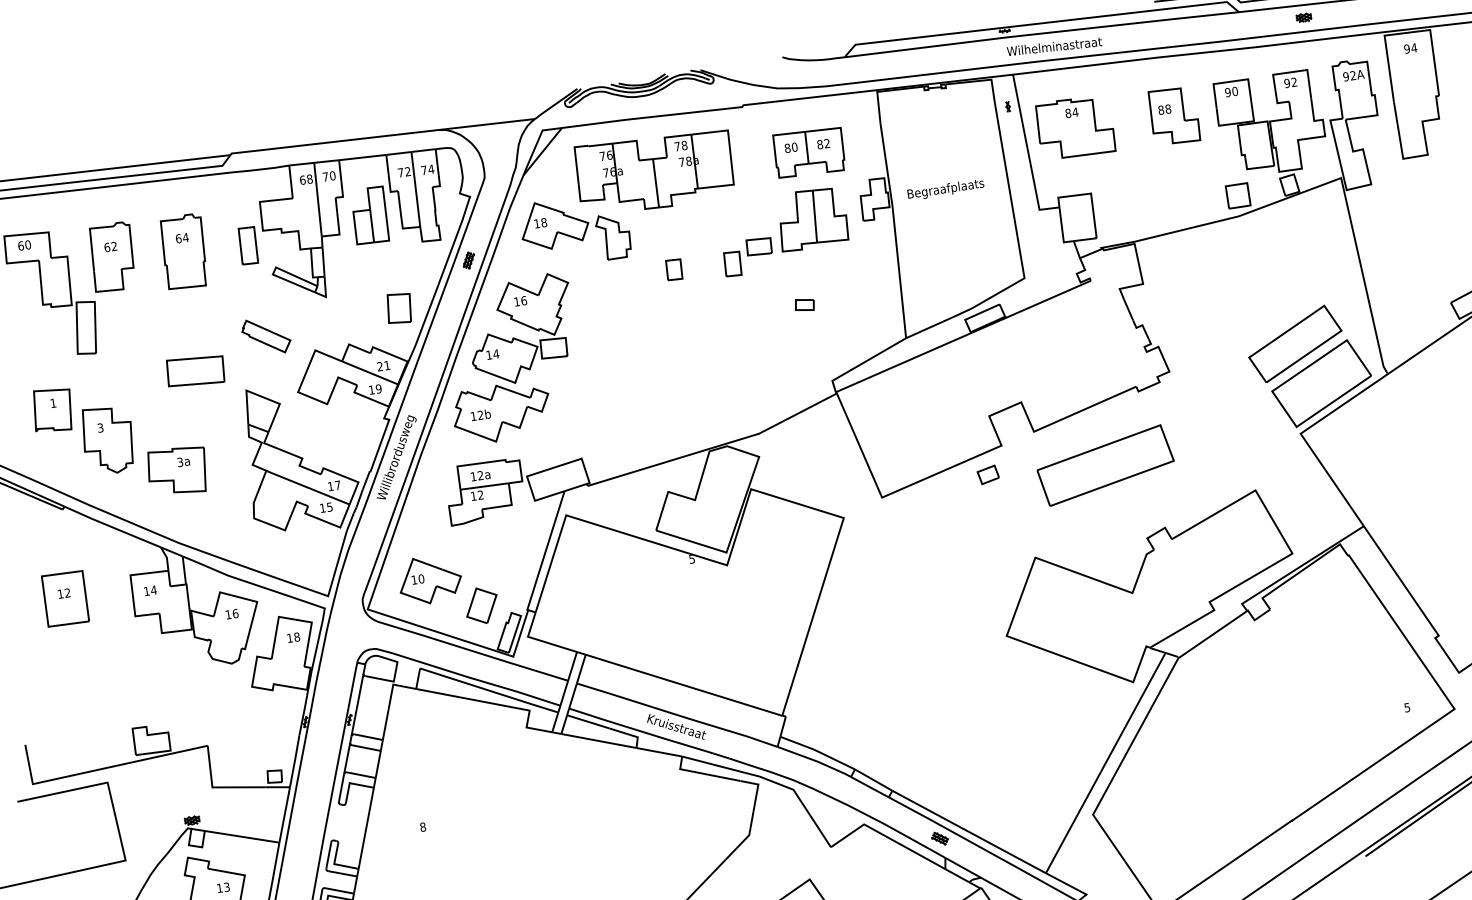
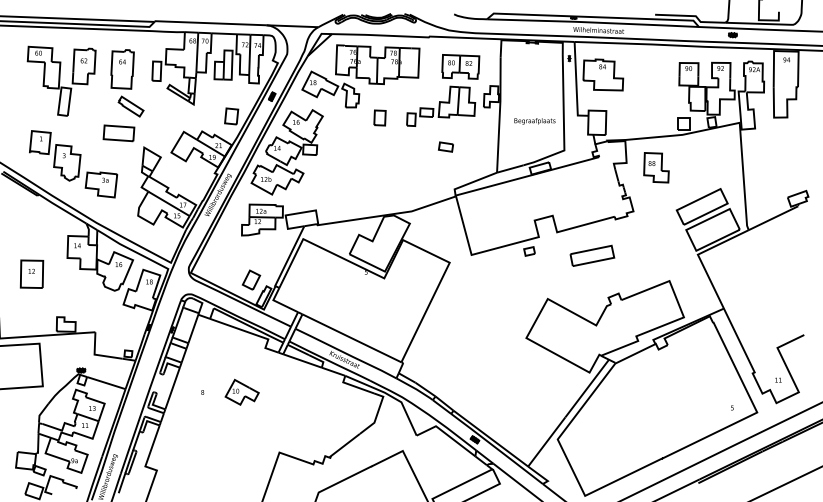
part: (1174, 115) -> (656, 167), moved
text: (945, 190) -> (534, 121), moved
part: (673, 269) -> (379, 117), size x1.4
part: (805, 303) -> (446, 146), size x1.4
part: (265, 336) -> (130, 106), moved
part: (1105, 464) -> (592, 255), size x0.6
part: (428, 578) -> (241, 391), moved
part: (64, 597) -> (31, 273), moved

